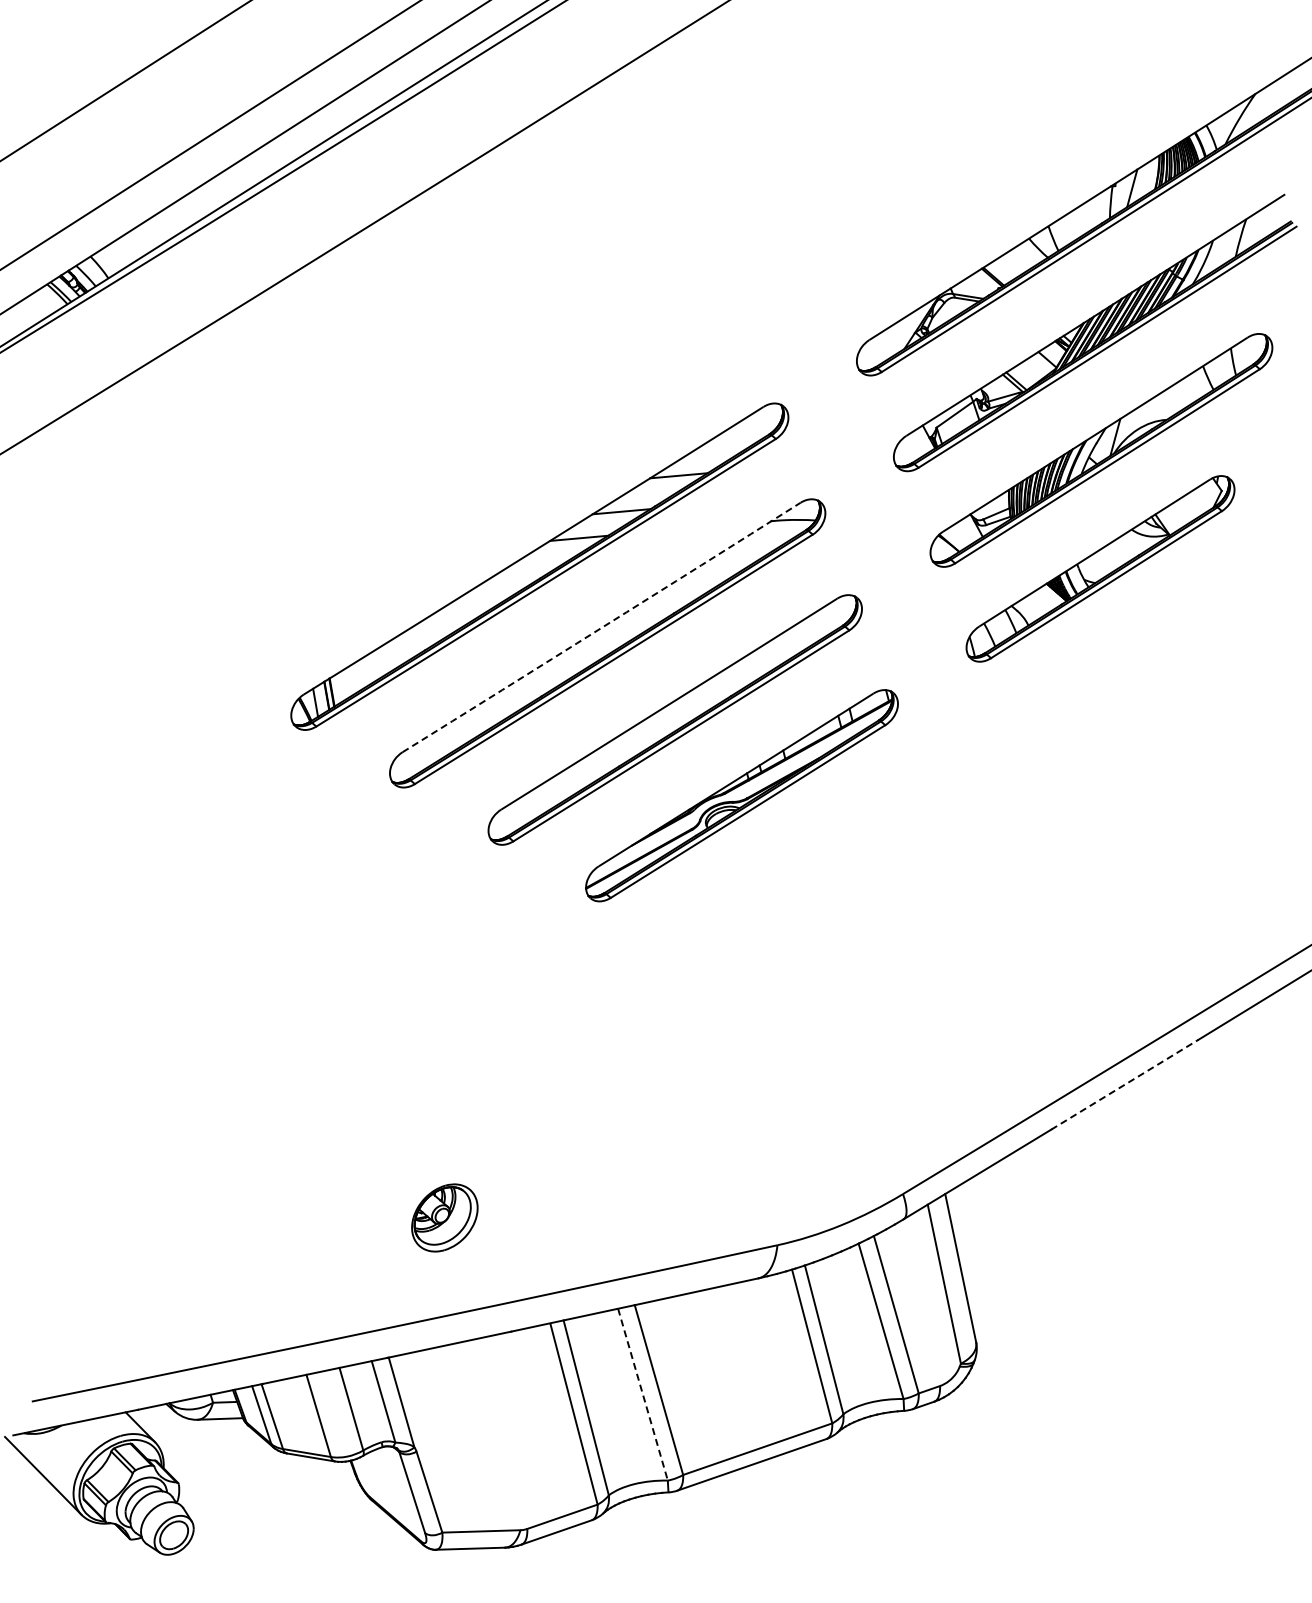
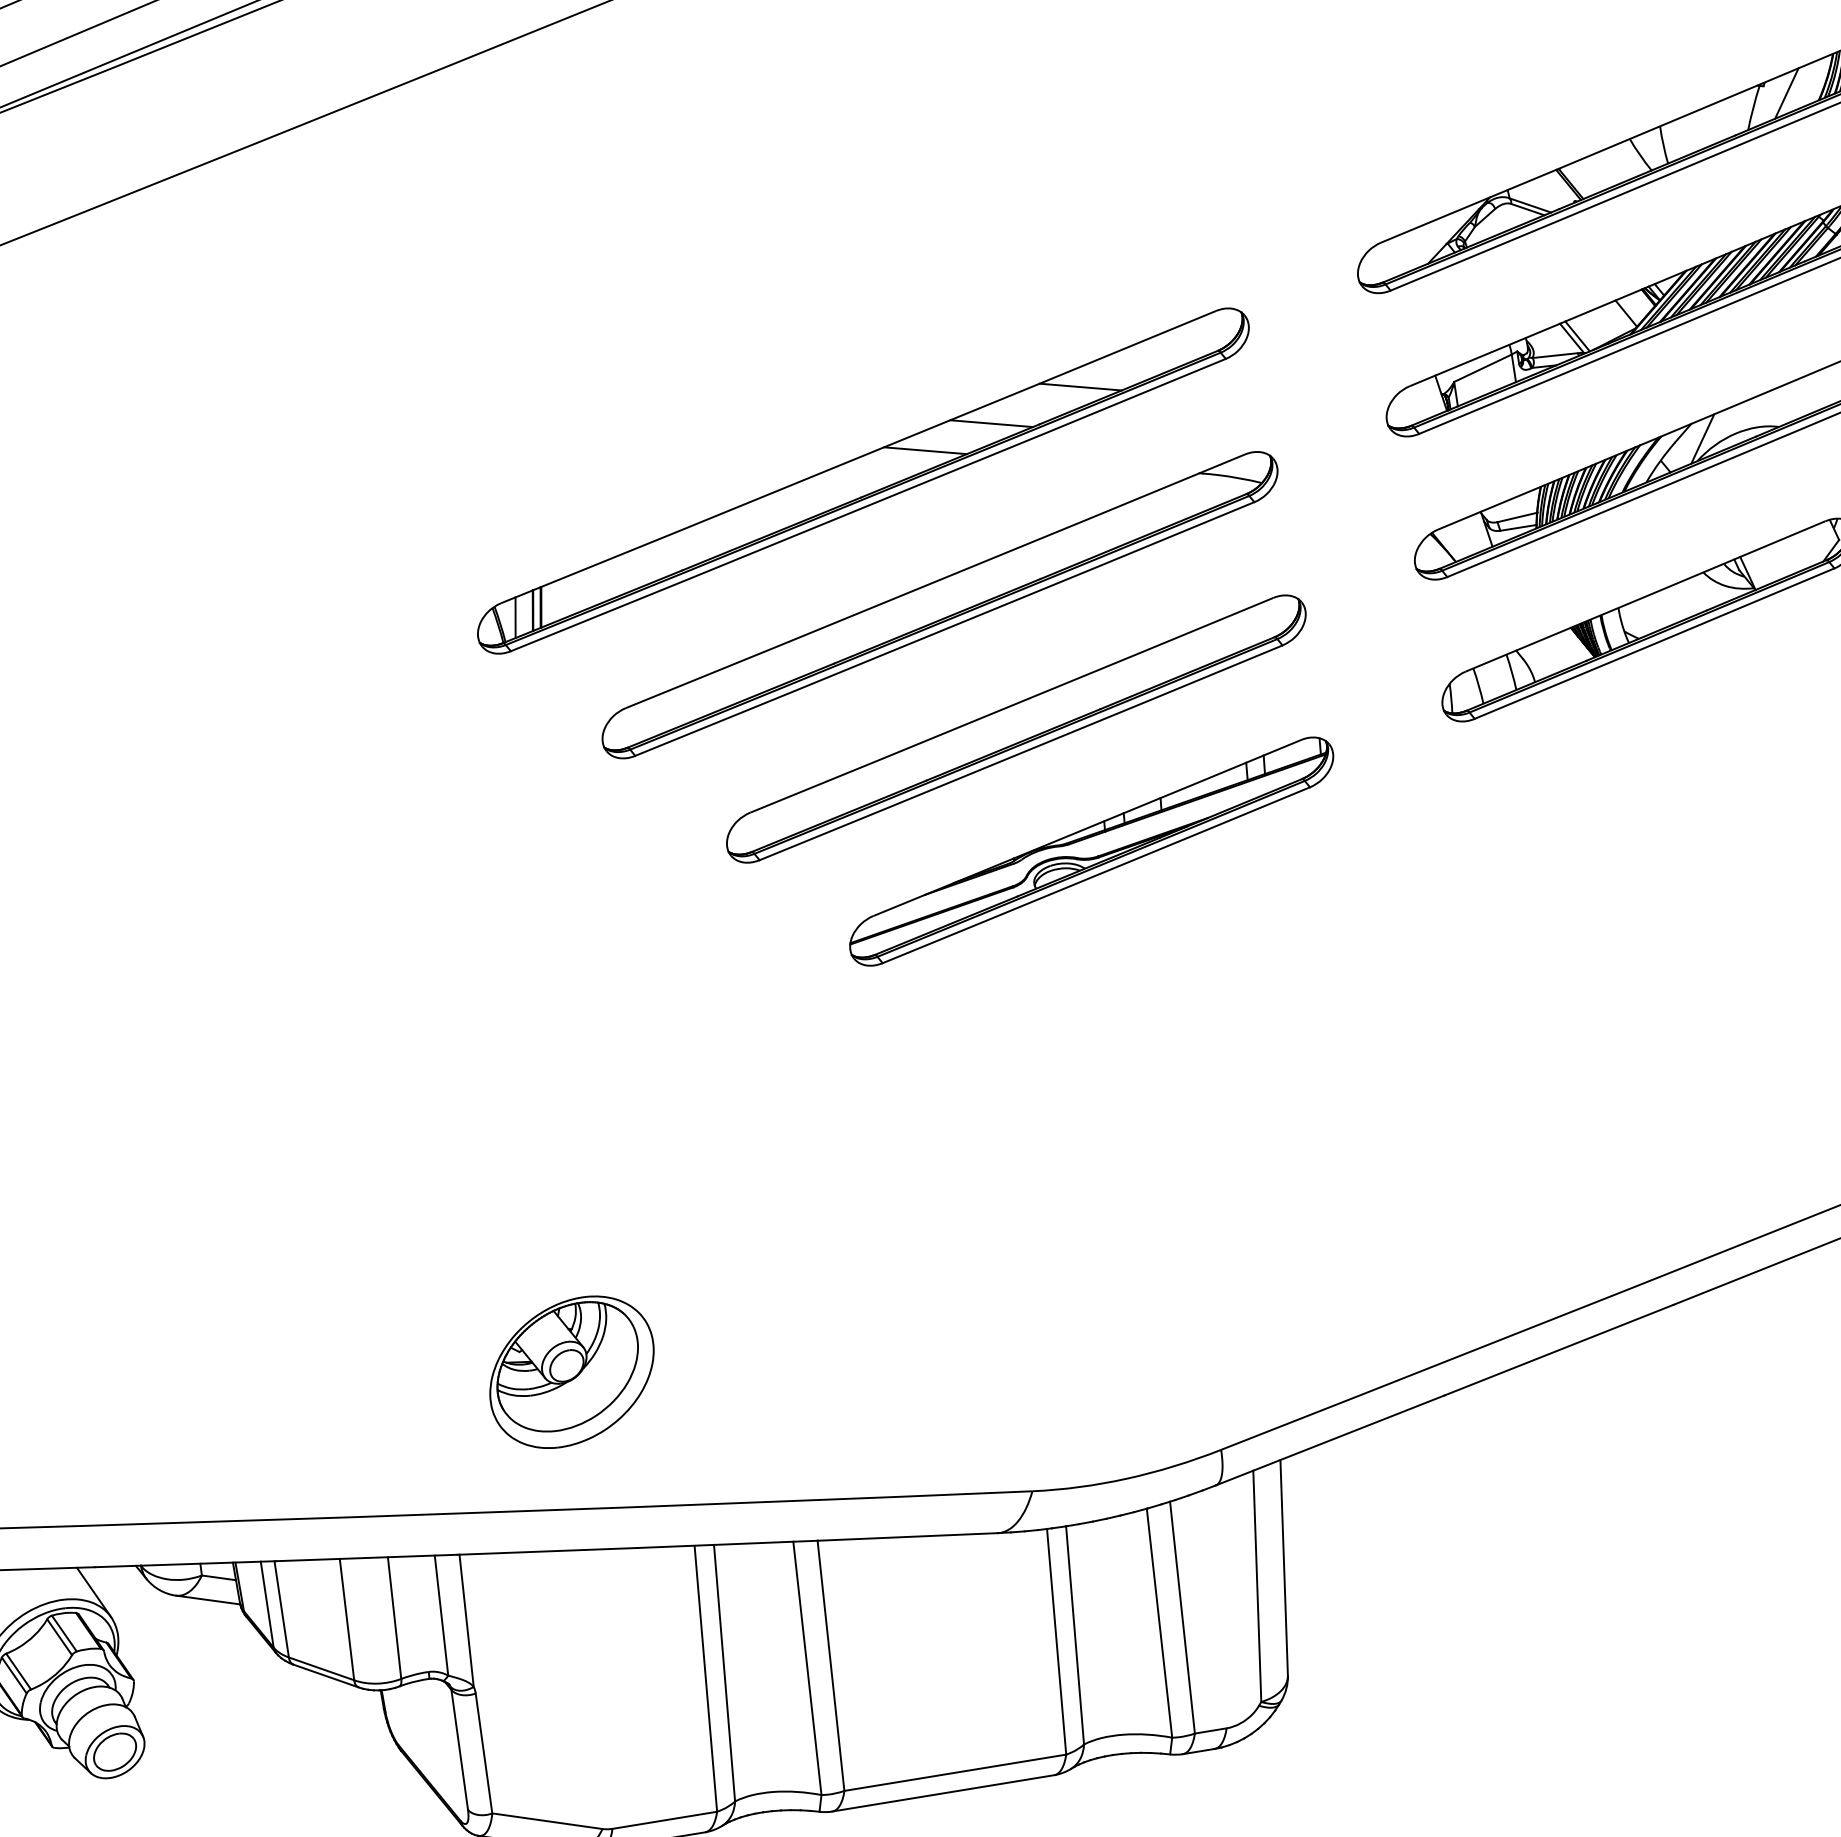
arc: (601, 627) -> (935, 581), dashed -> solid
line: (1125, 1084) -> (1560, 1349), dashed -> solid
part: (444, 1217) -> (571, 1371), size x1.67
line: (643, 1395) -> (807, 1669), dashed -> solid

